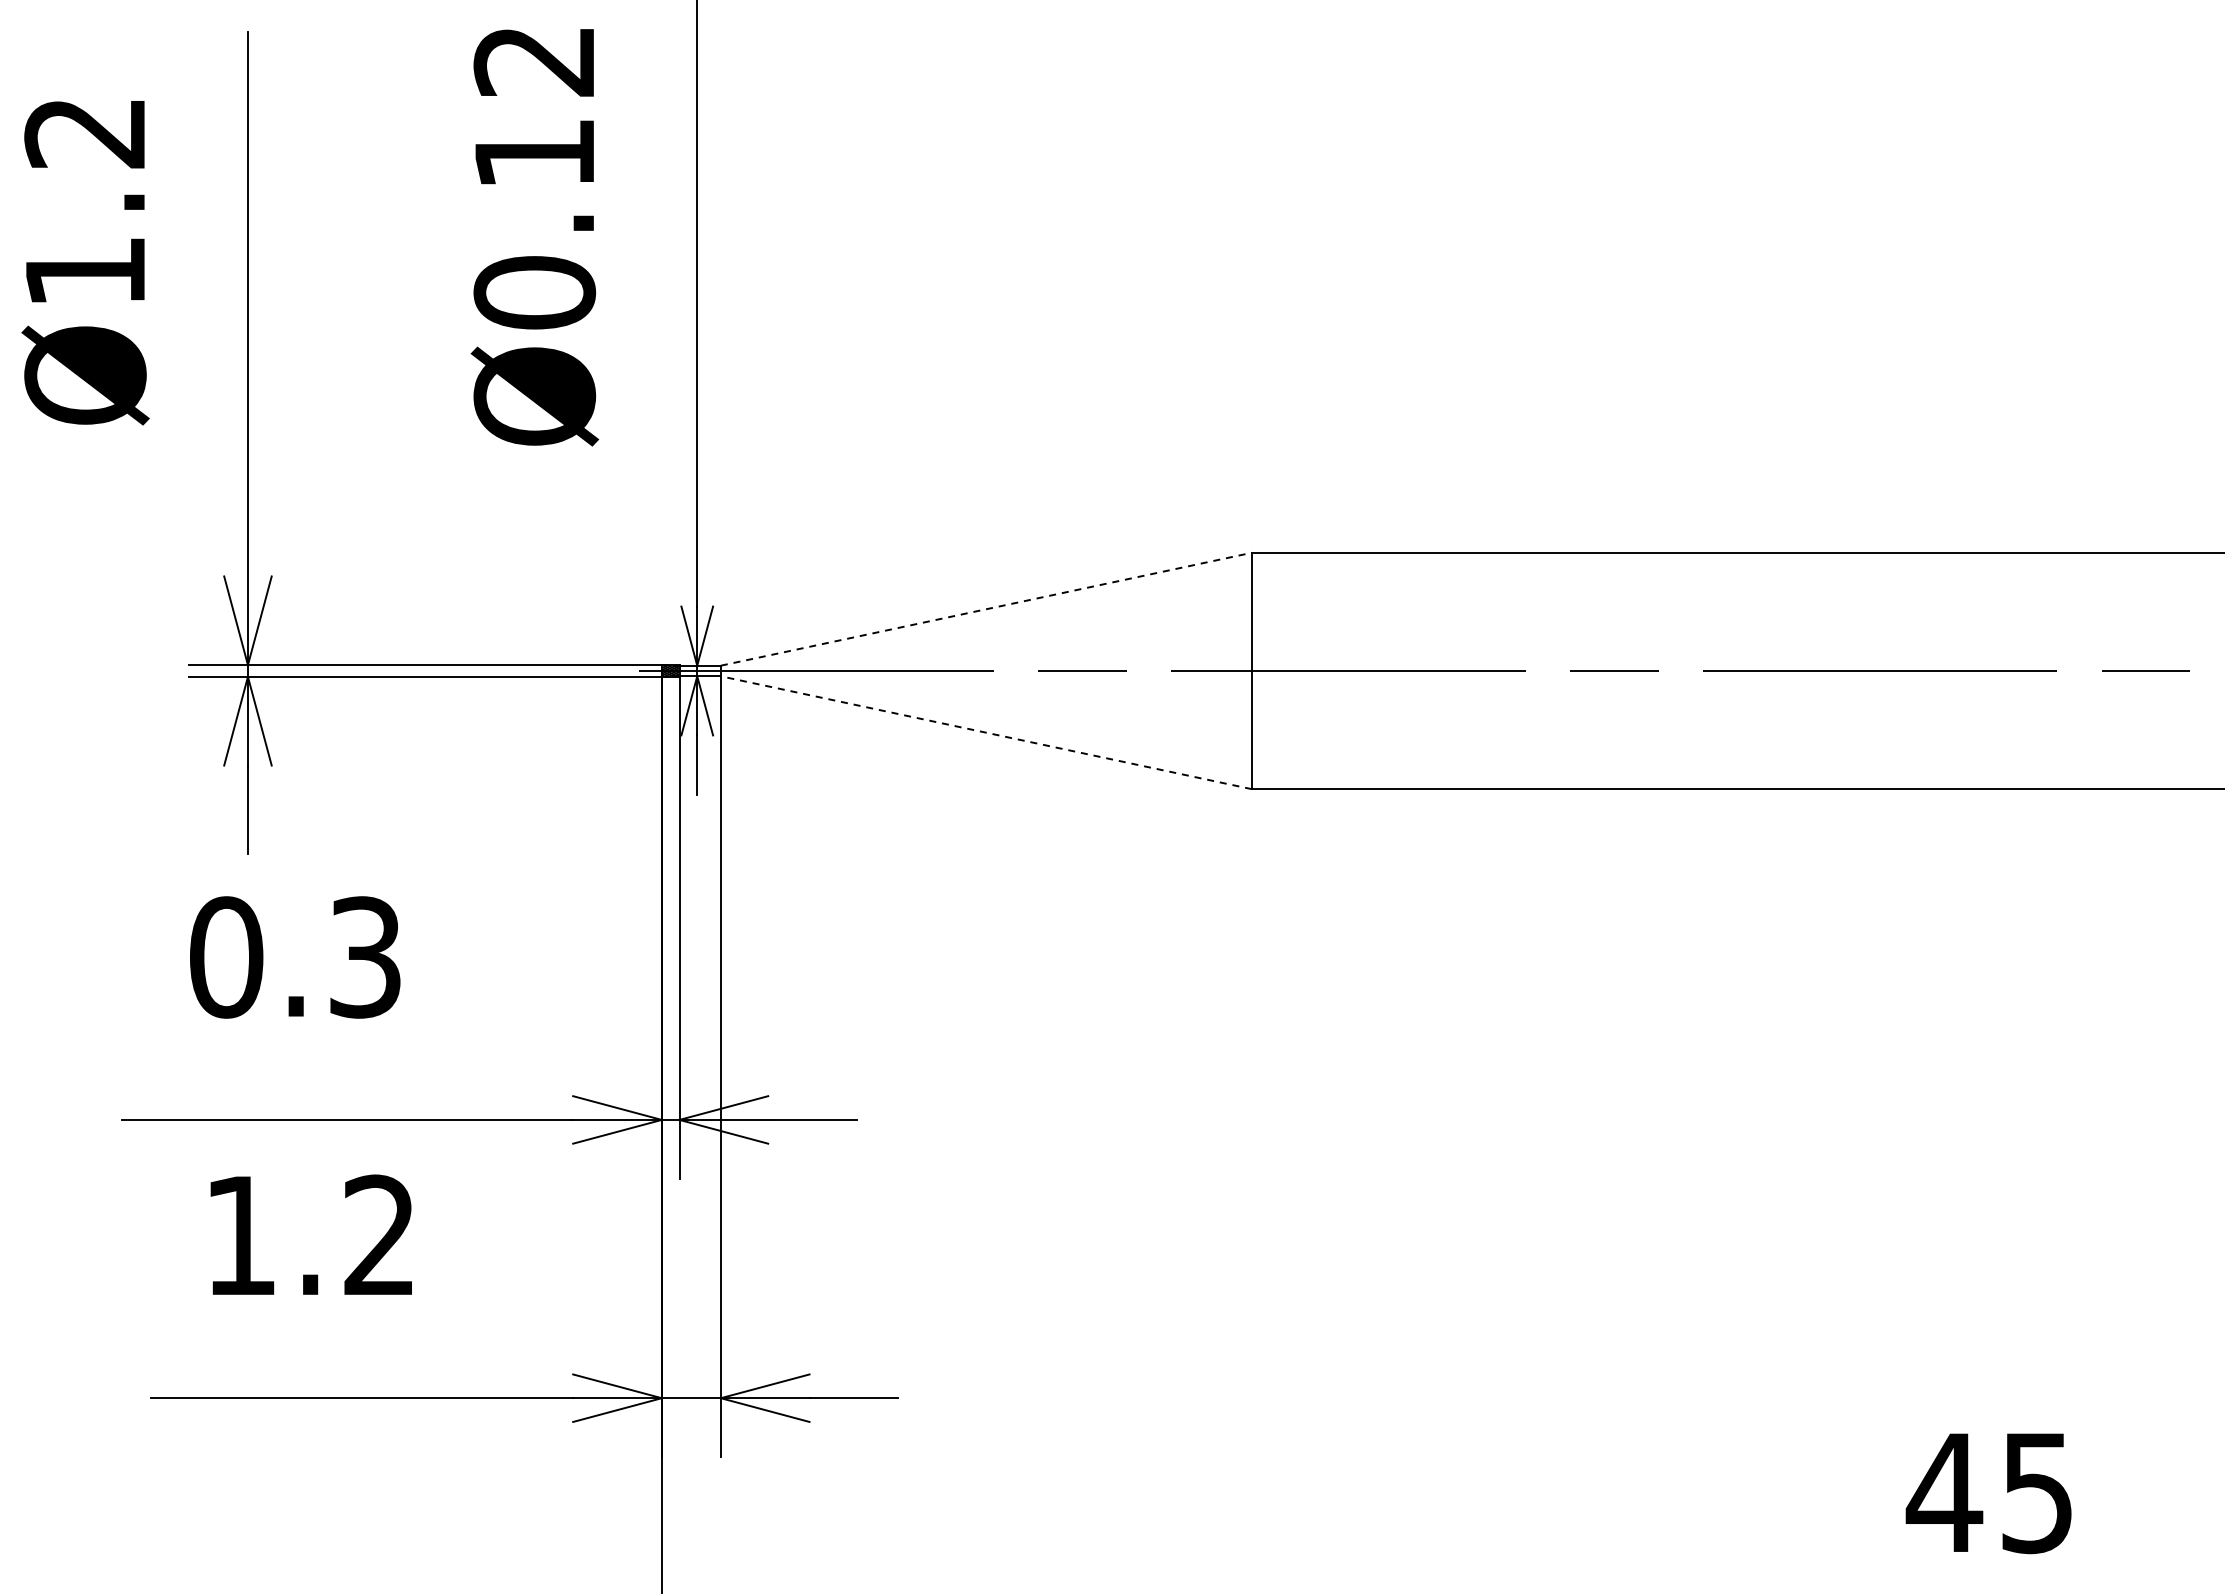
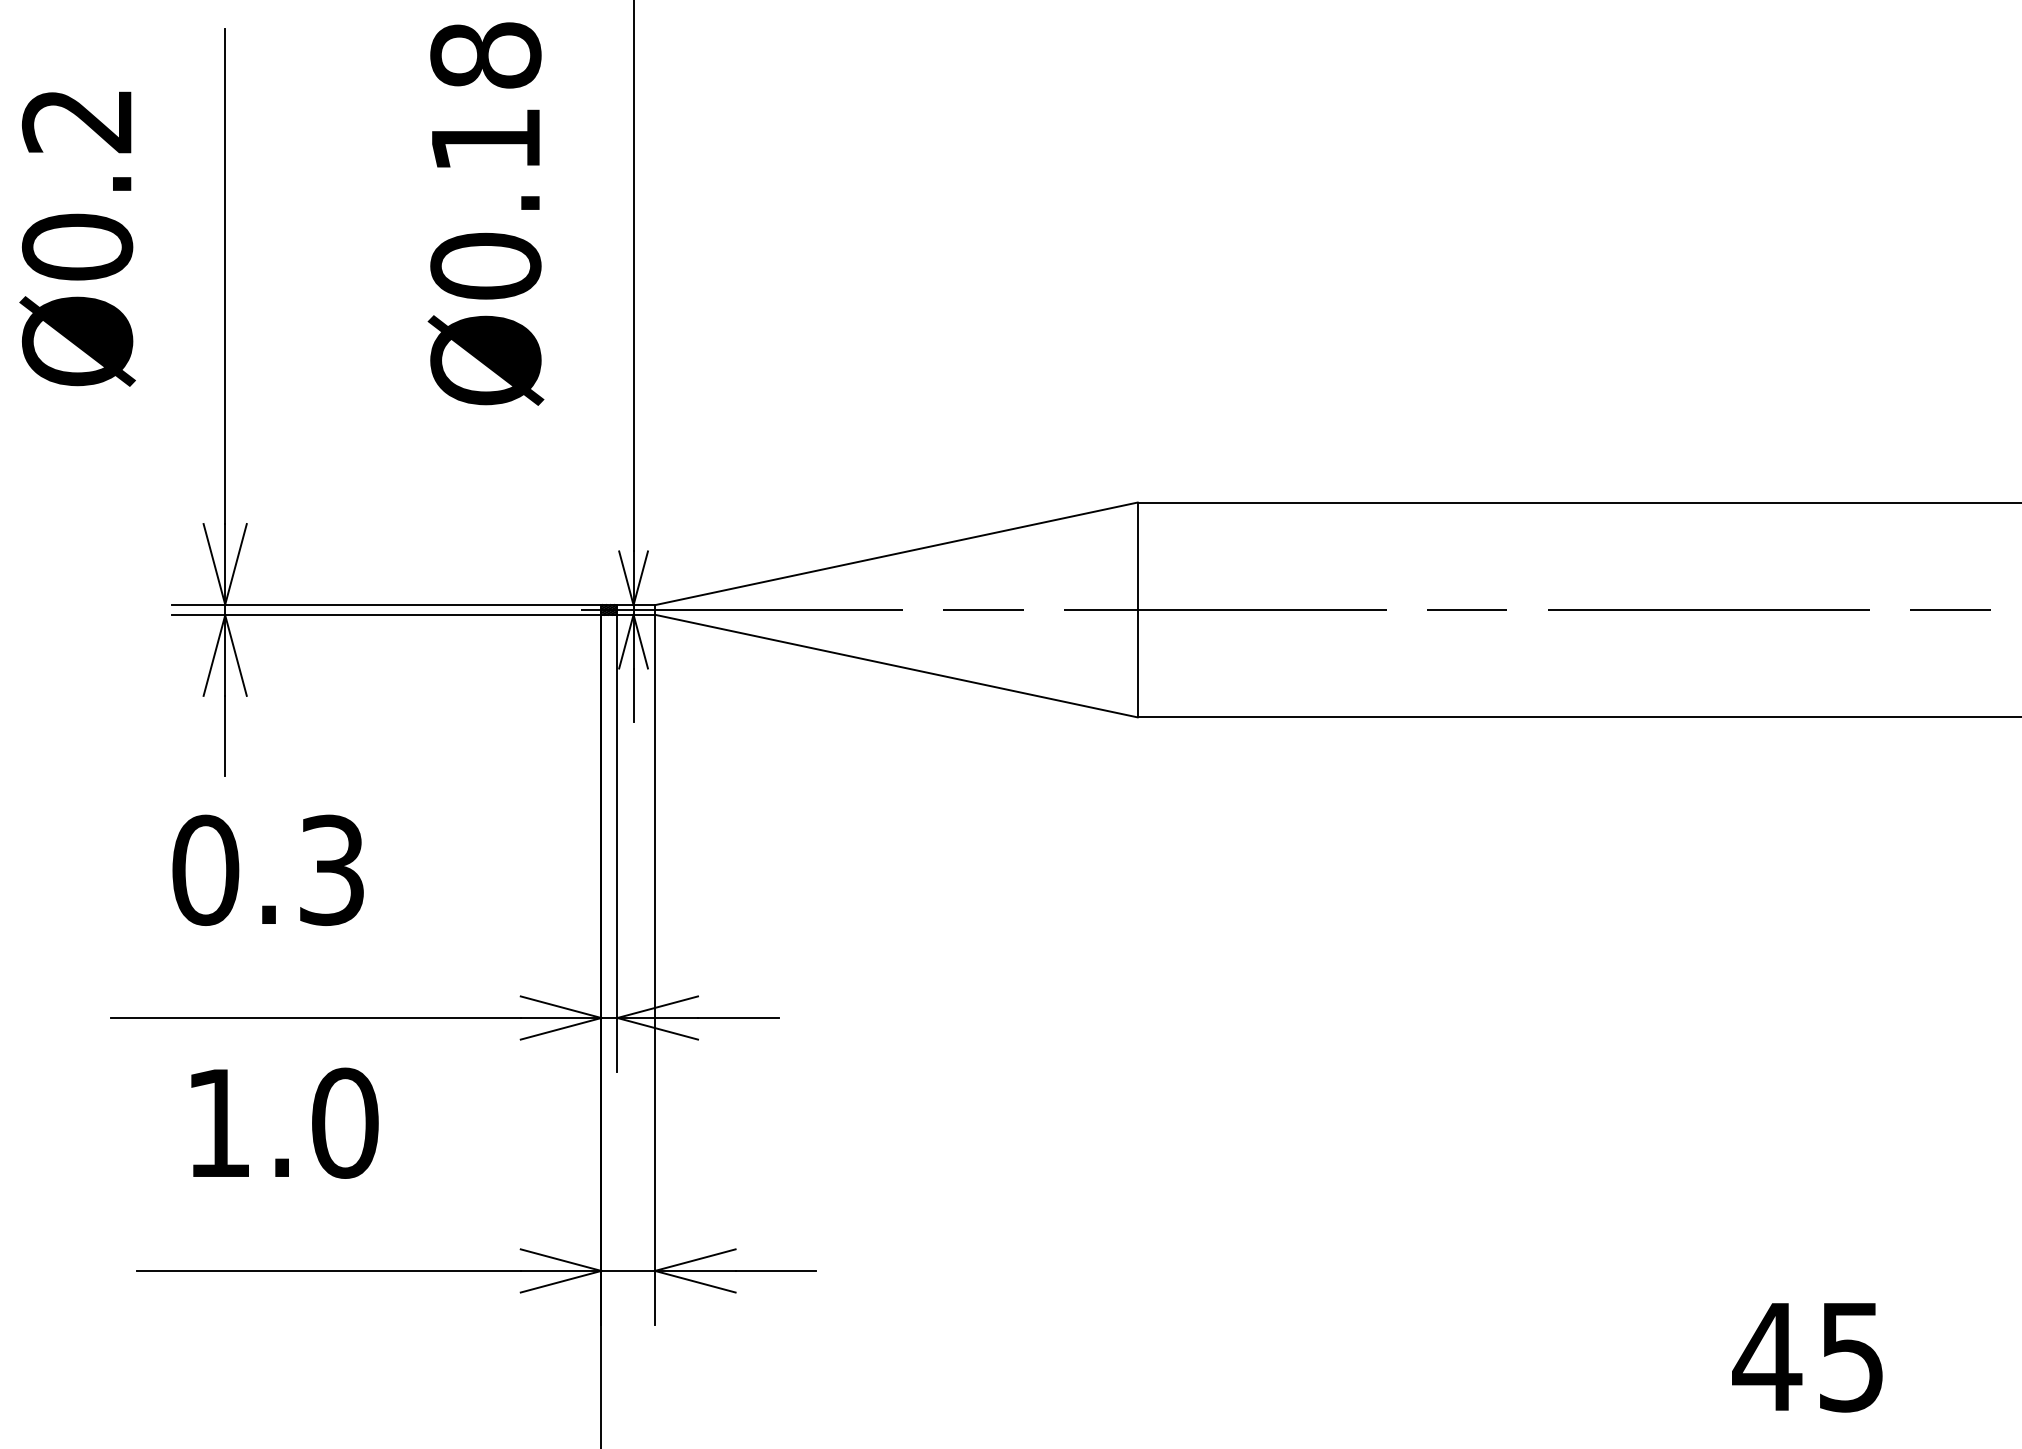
text: (534, 60) -> (485, 55), Ø0.12 -> Ø0.18
text: (85, 271) -> (77, 246), Ø1.2 -> Ø0.2
line: (986, 609) -> (896, 554), dashed -> solid
line: (985, 732) -> (895, 665), dashed -> solid
text: (379, 1235) -> (344, 1123), 1.2 -> 1.0

